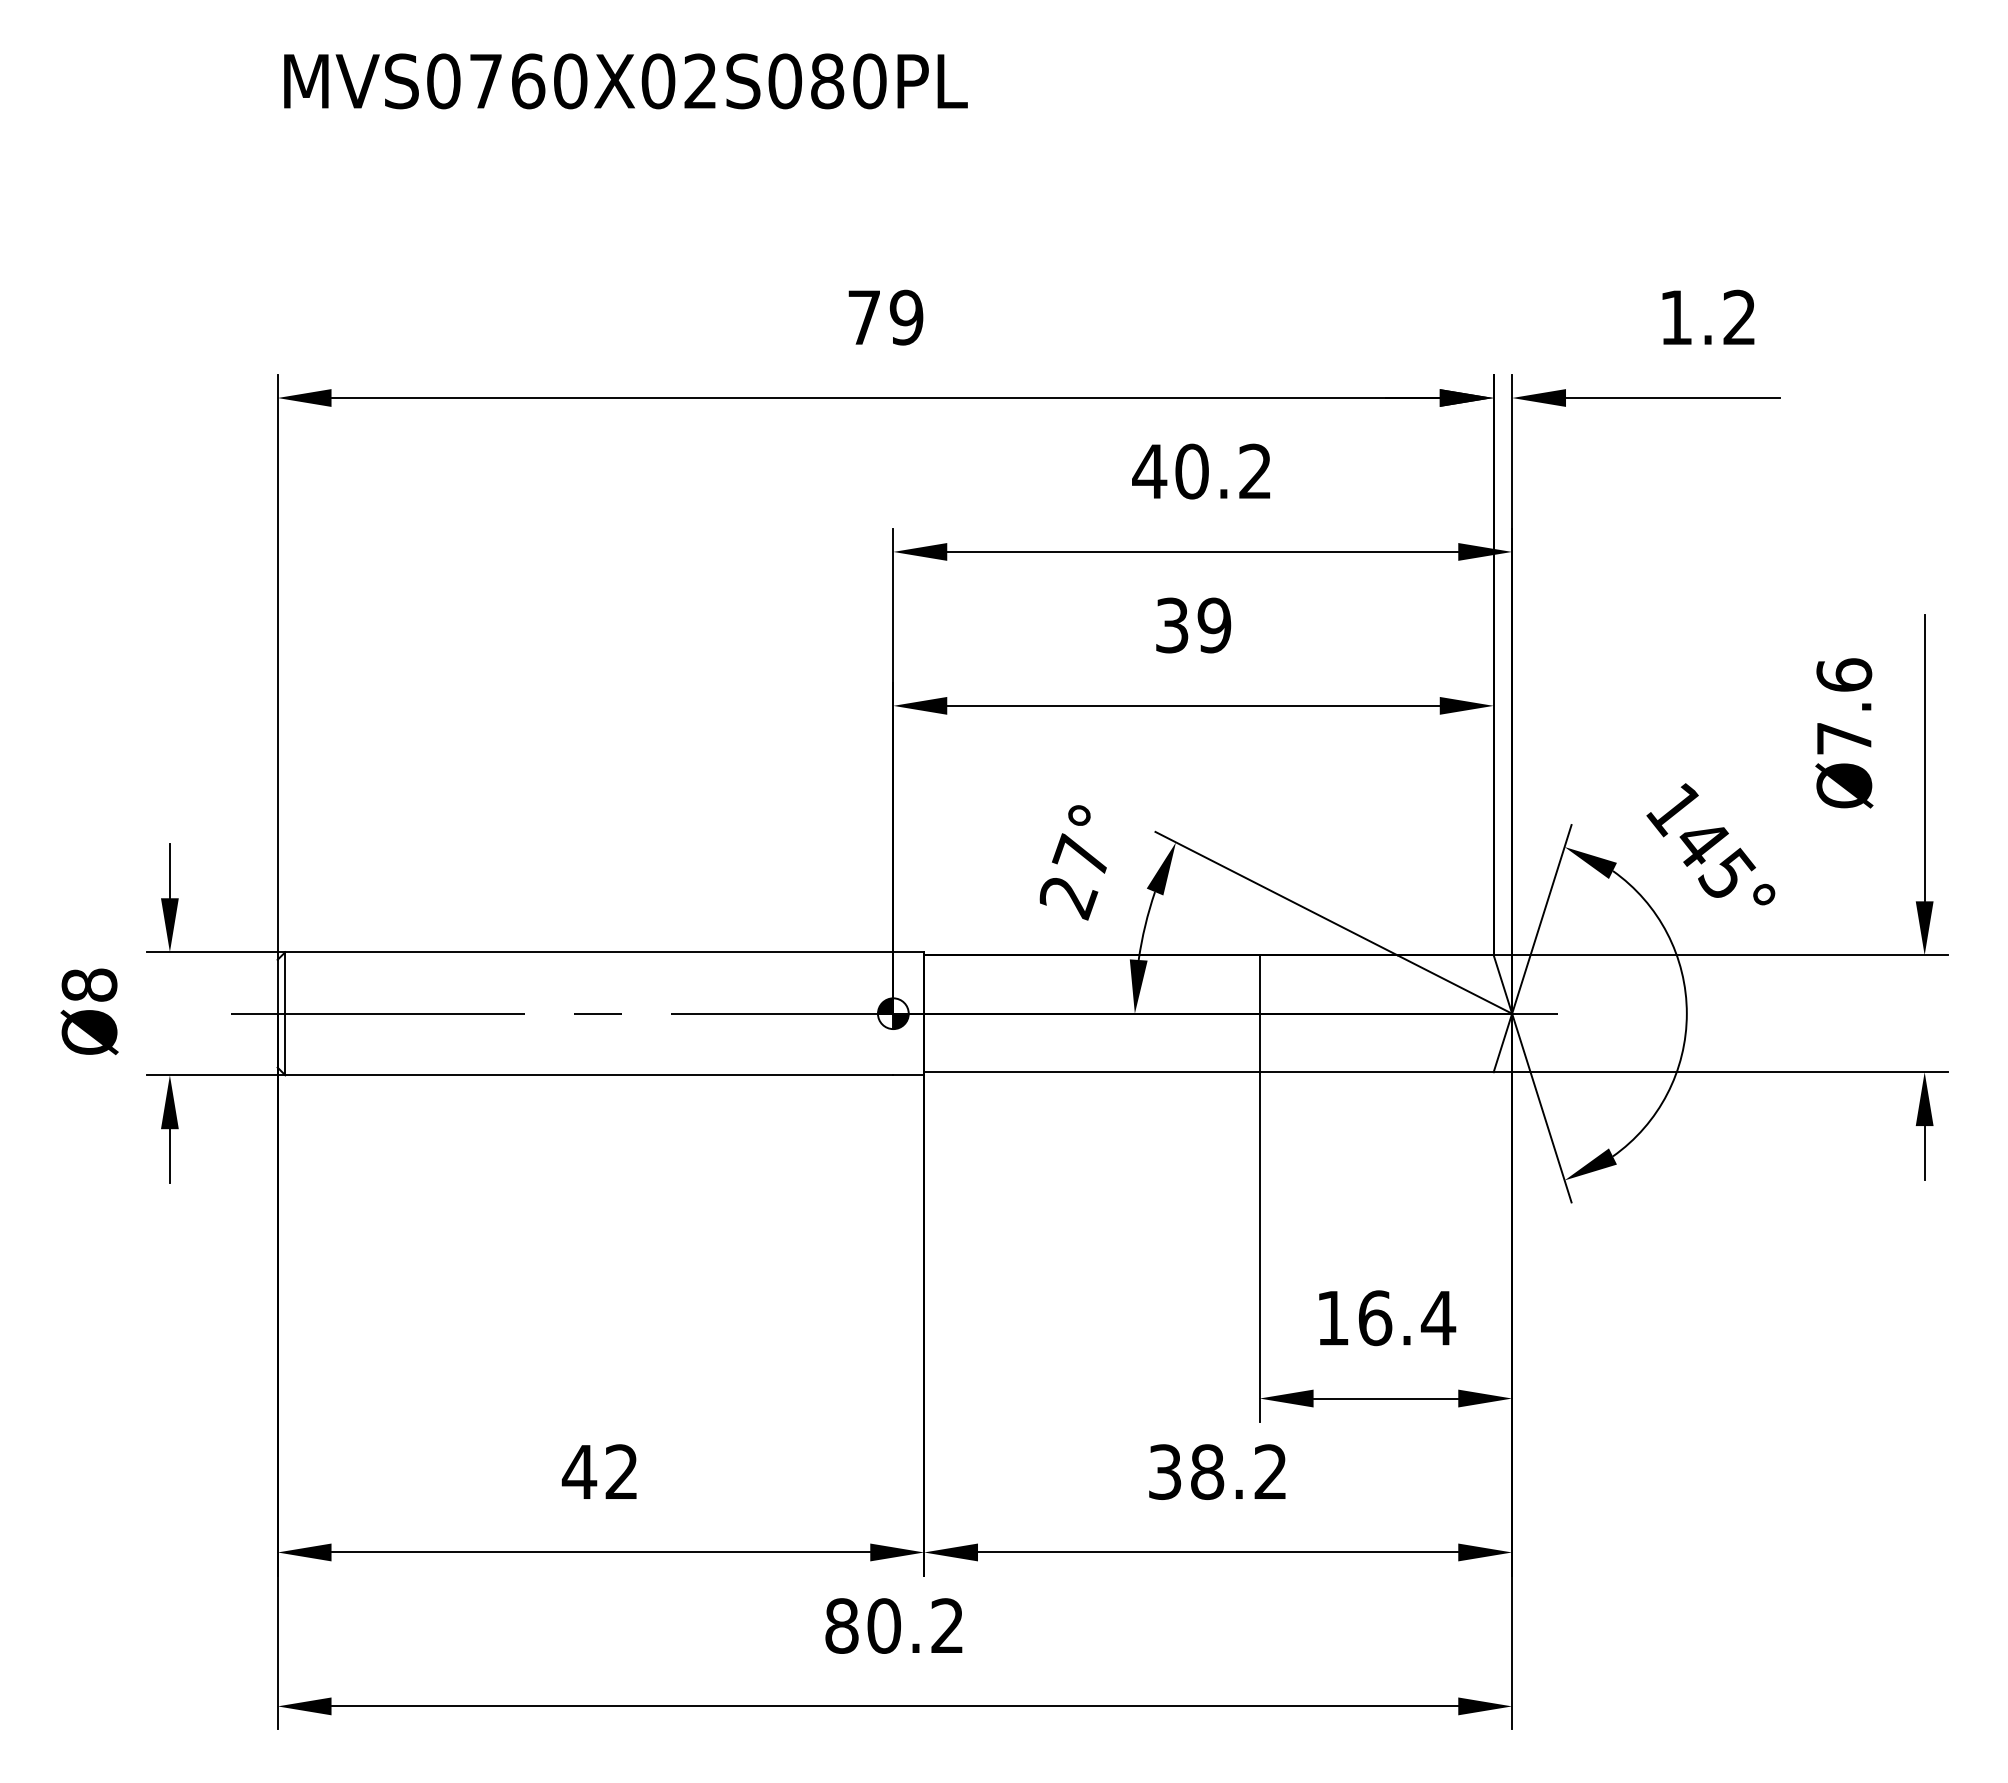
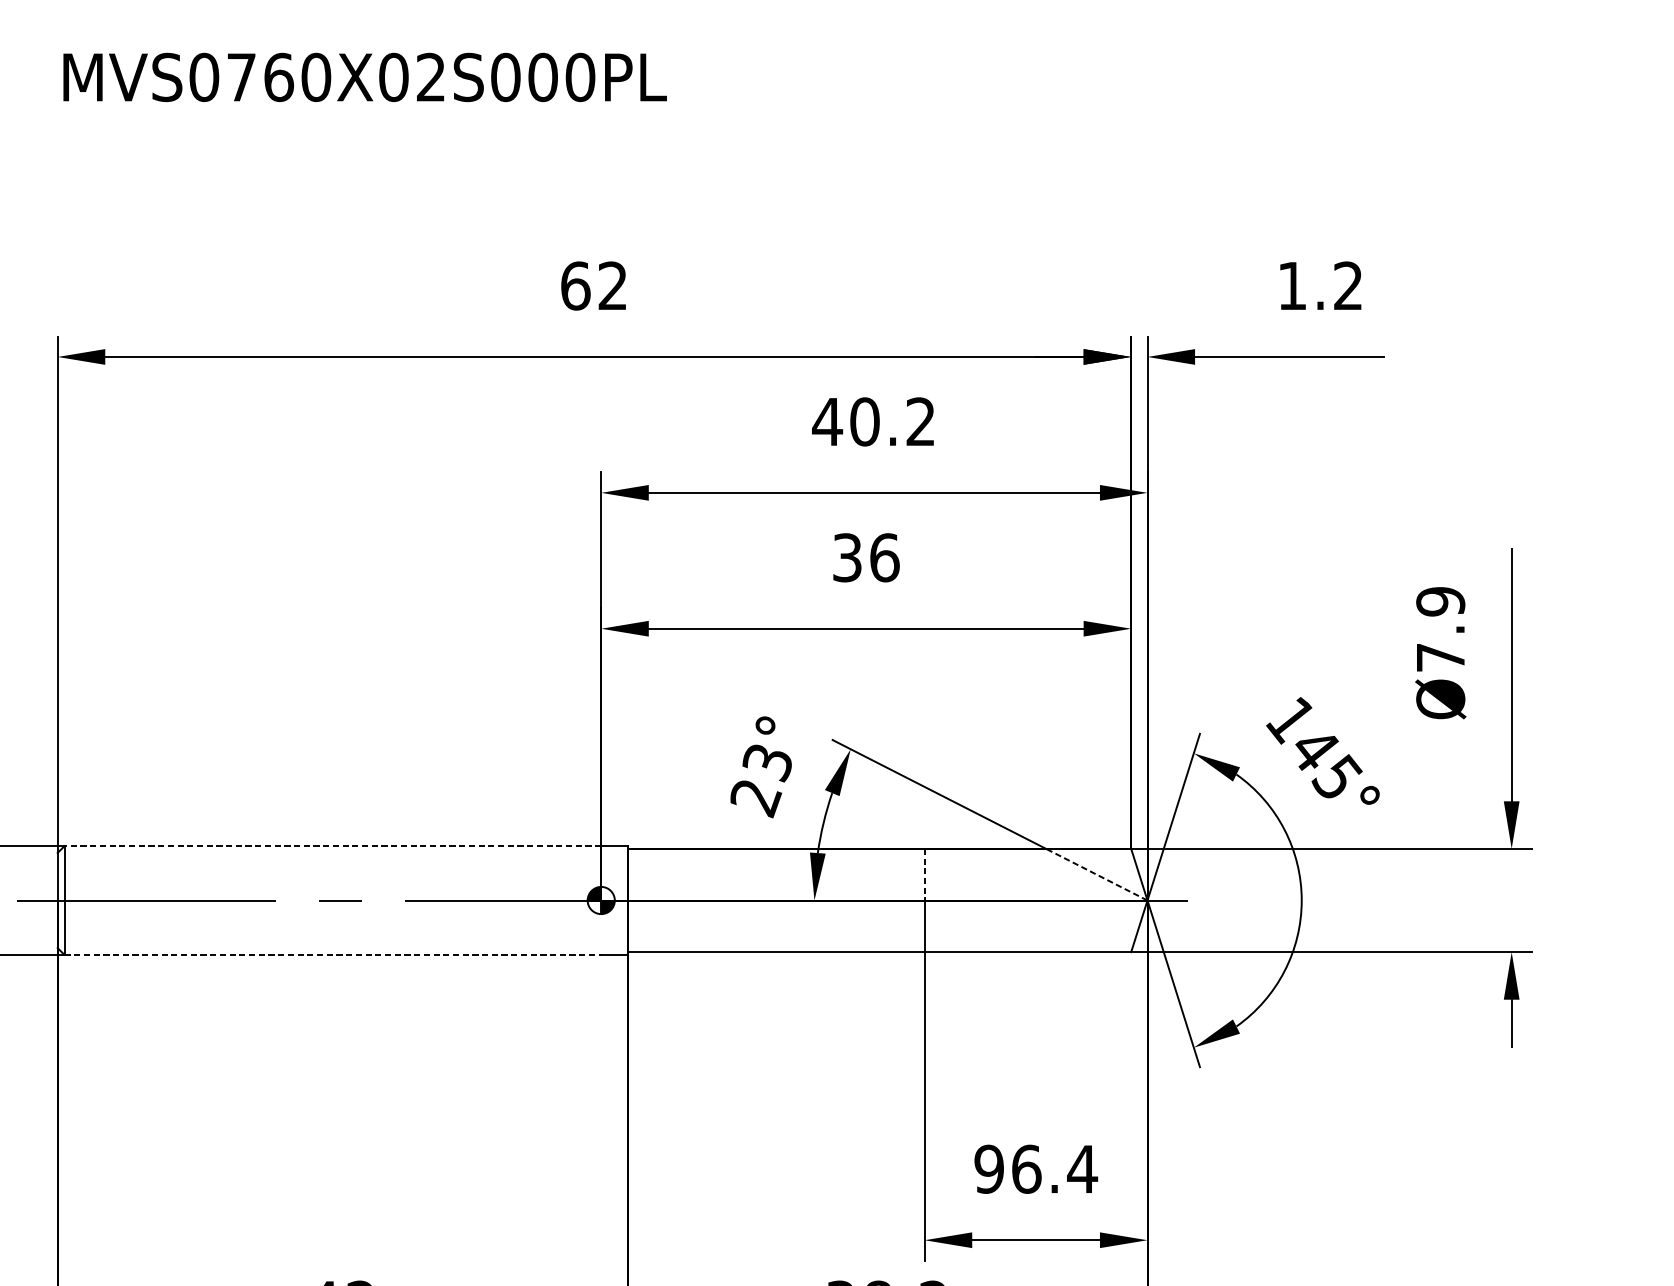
text: (827, 81) -> (543, 77), MVS0760X02S080PL -> MVS0760X02S000PL
text: (885, 317) -> (594, 285), 79 -> 62
text: (1214, 625) -> (884, 557), 39 -> 36
text: (1844, 675) -> (1440, 601), Ø7.6 -> Ø7.9
text: (1080, 856) -> (766, 761), 27° -> 23°
line: (588, 952) -> (332, 846), solid -> dashed
line: (1259, 984) -> (924, 874), solid -> dashed
line: (1454, 984) -> (1096, 874), solid -> dashed
line: (589, 1075) -> (333, 955), solid -> dashed
text: (1332, 1318) -> (988, 1169), 16.4 -> 96.4

